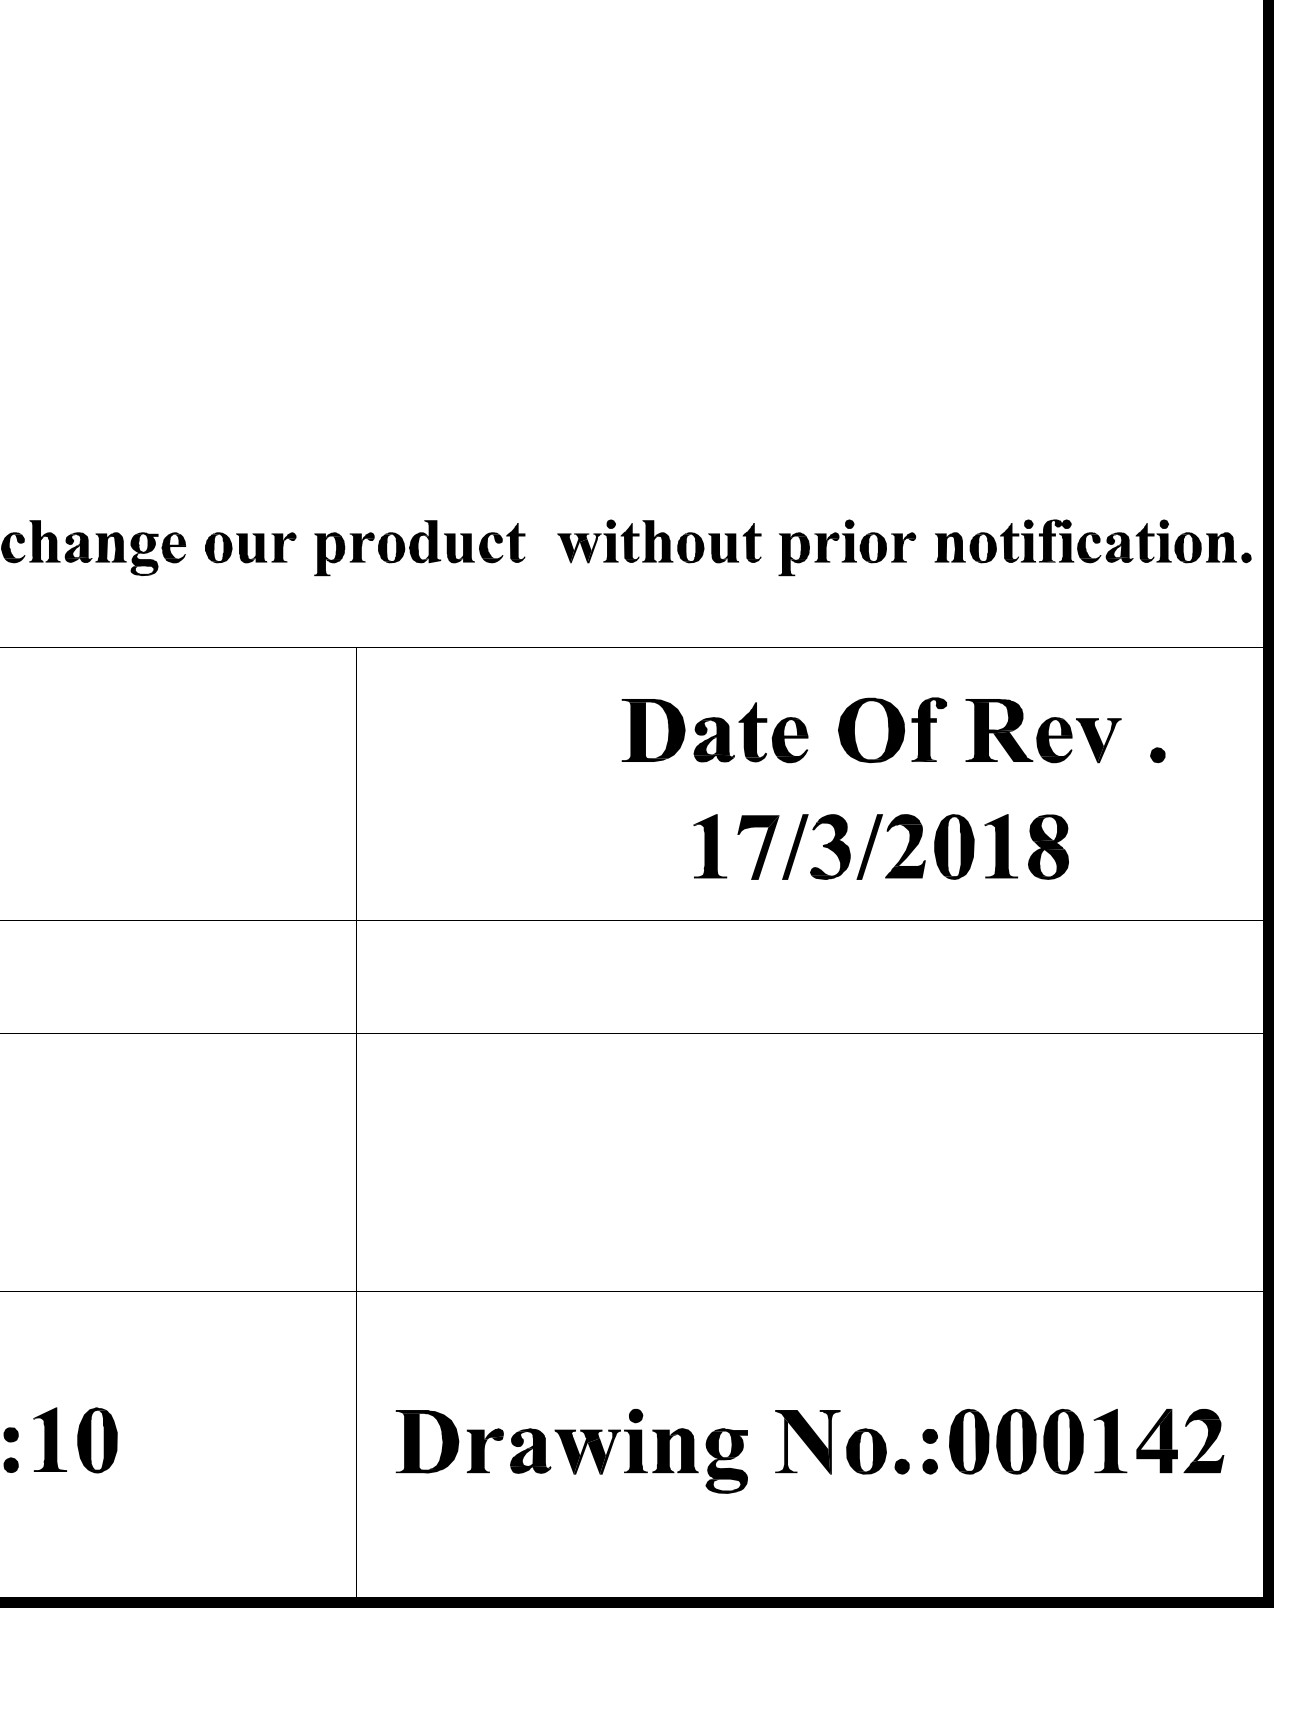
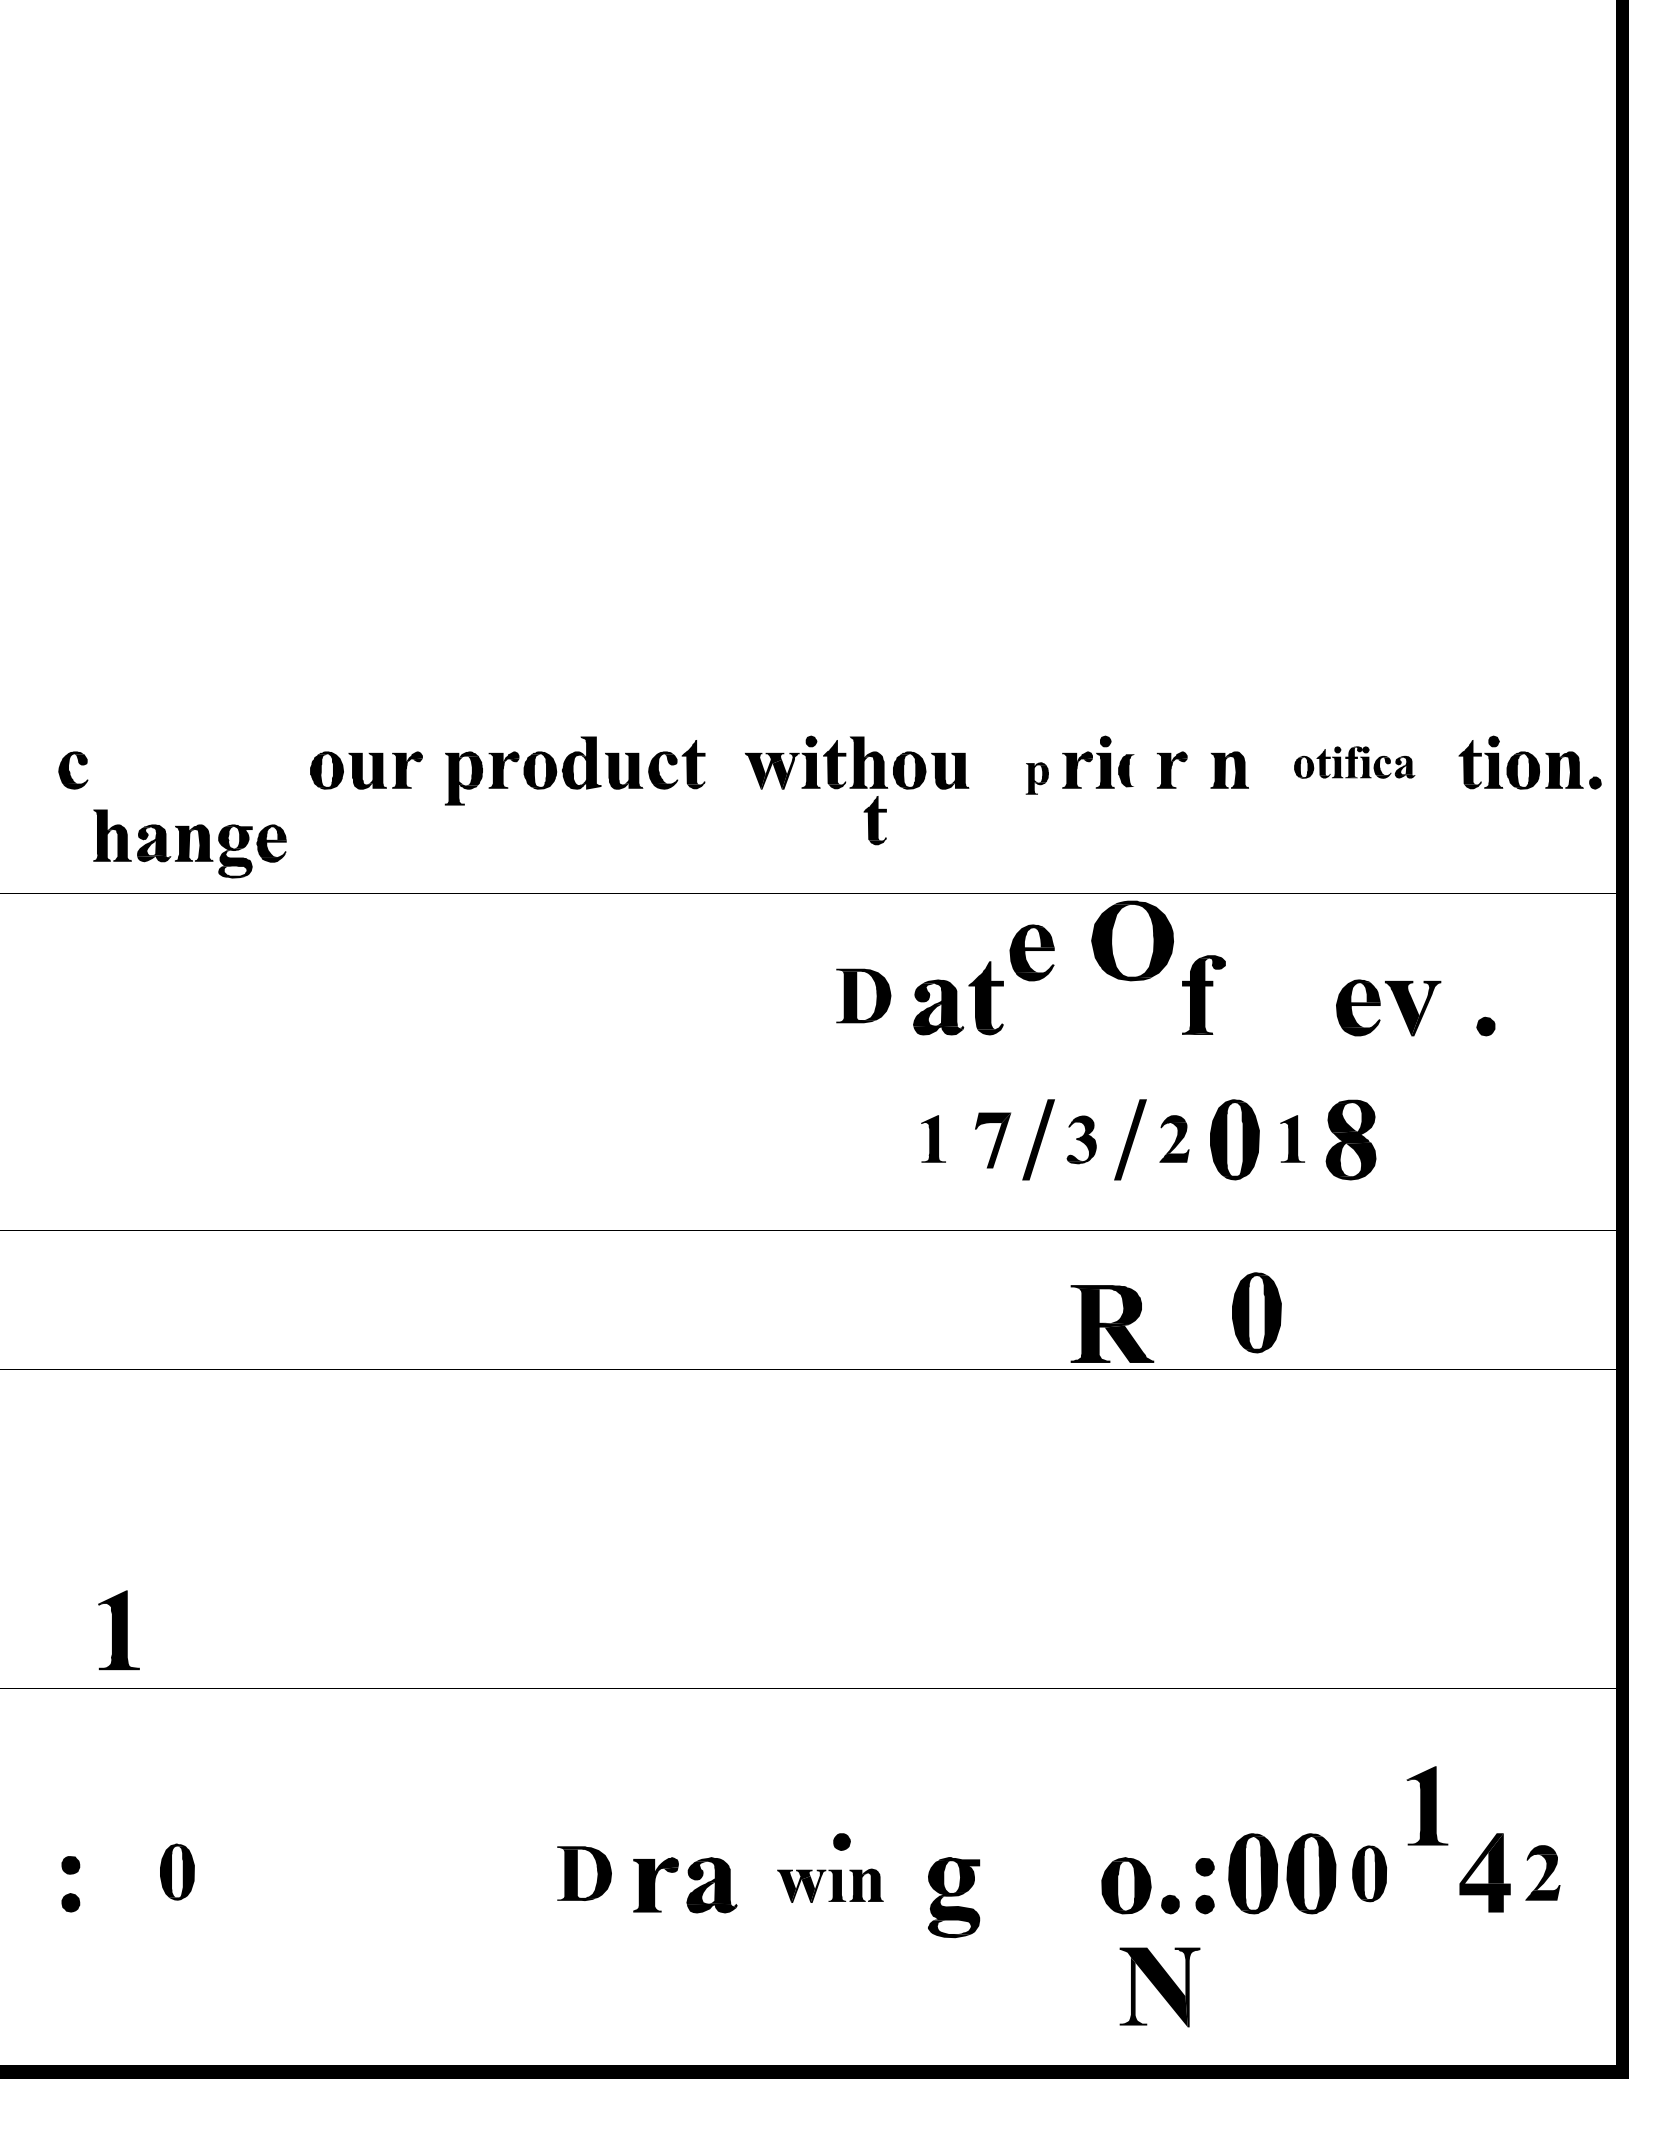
part: (1051, 541) -> (1354, 762), size x0.6
part: (751, 542) -> (874, 820), moved
part: (107, 547) -> (189, 843), moved
fill: (876, 547) -> (1138, 770), removed
part: (794, 554) -> (1037, 778), size x0.6
part: (653, 730) -> (863, 995), size x0.7
part: (871, 730) -> (1132, 940), moved
part: (999, 730) -> (1112, 1323), moved
part: (789, 739) -> (1031, 952), moved
part: (710, 845) -> (933, 1138), size x0.6
part: (905, 845) -> (1174, 1138), size x0.6
part: (1001, 845) -> (1292, 1138), size x0.6
part: (830, 846) -> (1081, 1139), size x0.6
part: (757, 847) -> (992, 1140), size x0.7
part: (971, 986) -> (1256, 1312), added
part: (49, 1439) -> (118, 1630), moved
part: (97, 1439) -> (177, 1871), size x0.7
part: (1110, 1440) -> (1427, 1805), moved
part: (1203, 1440) -> (1542, 1872), size x0.7
part: (427, 1441) -> (584, 1873), size x0.7
part: (1063, 1441) -> (1369, 1873), size x0.7
part: (807, 1442) -> (1159, 1987), moved
part: (626, 1451) -> (830, 1885), size x0.6

